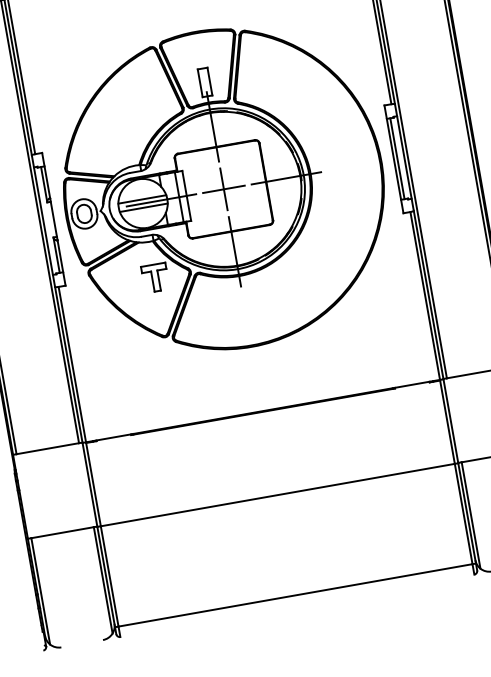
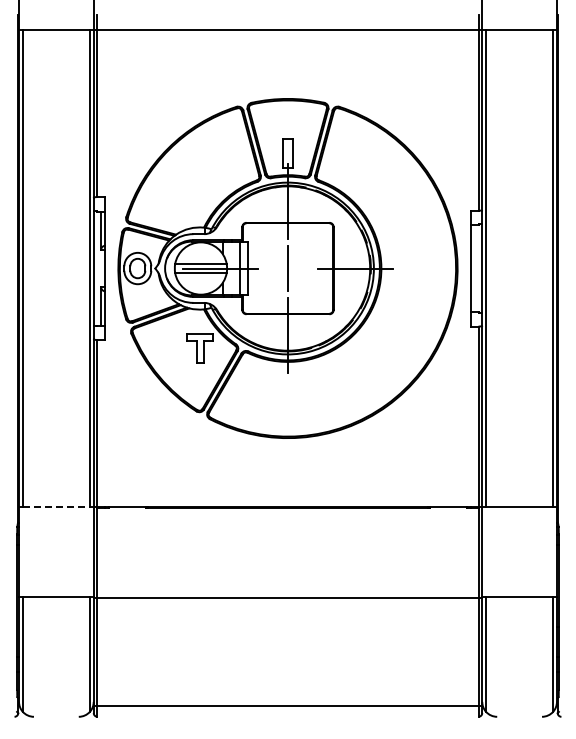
line: (397, 158) -> (474, 268), removed
line: (223, 189) -> (287, 268), removed
line: (47, 448) -> (56, 506), solid -> dashed

